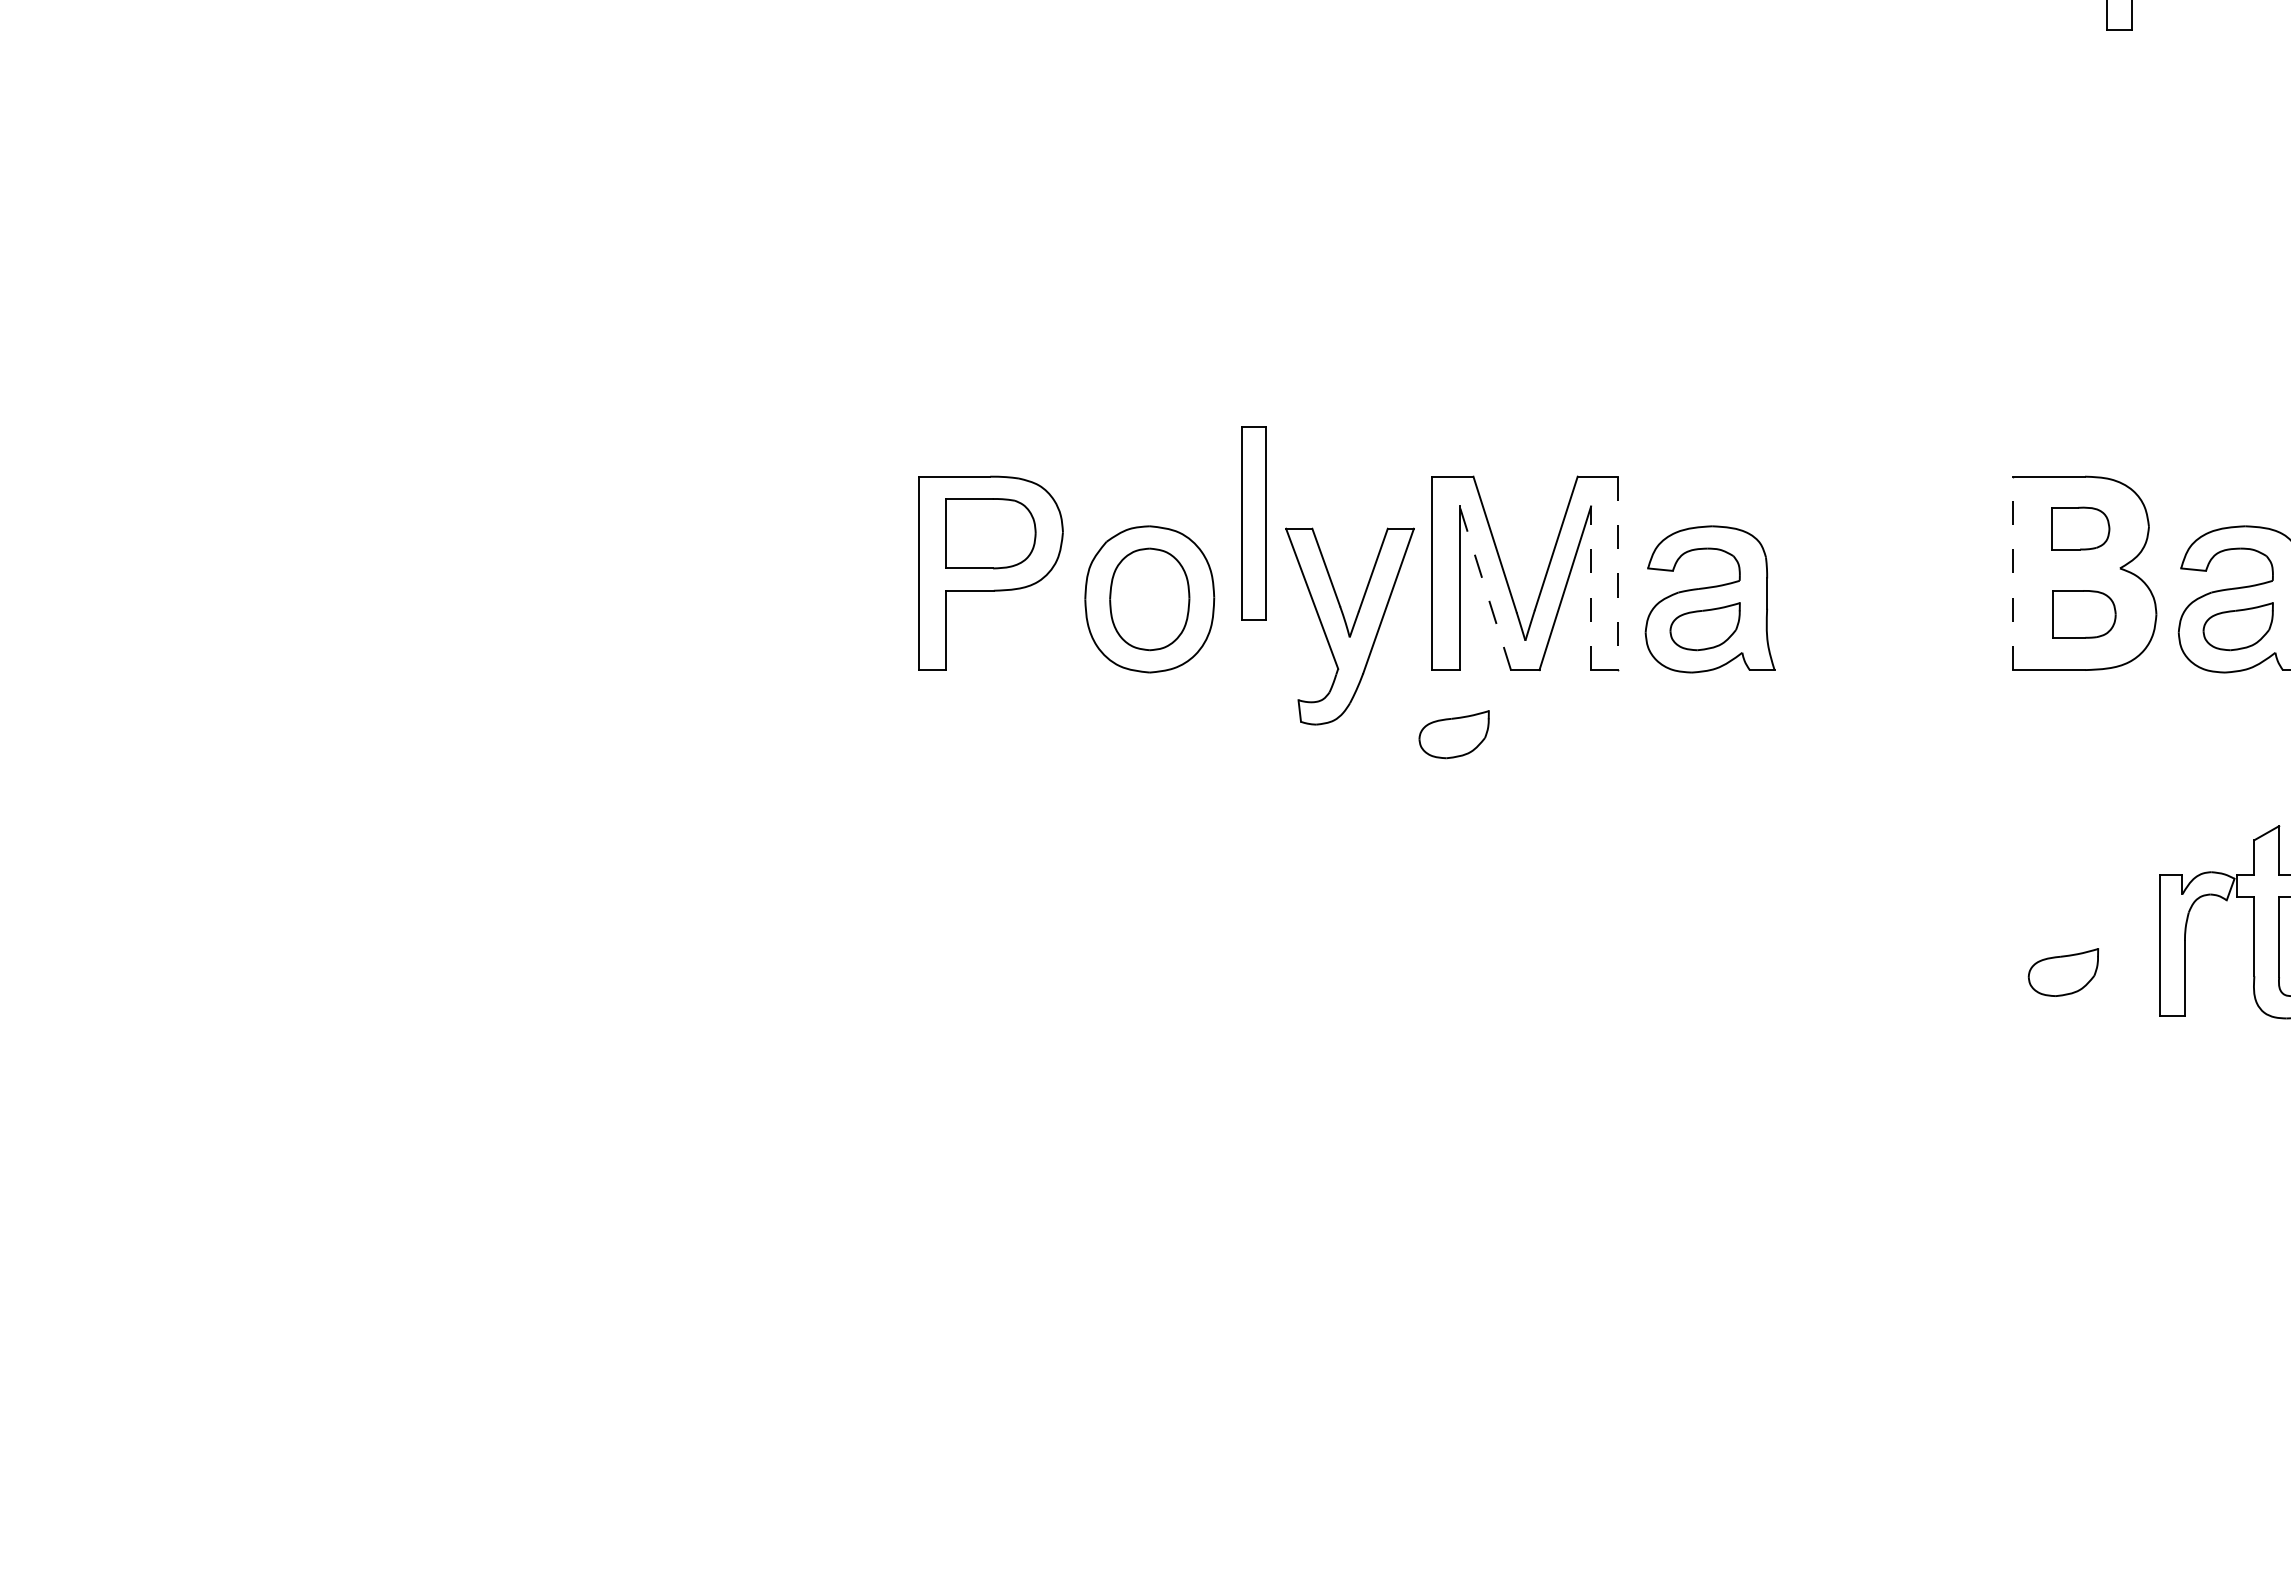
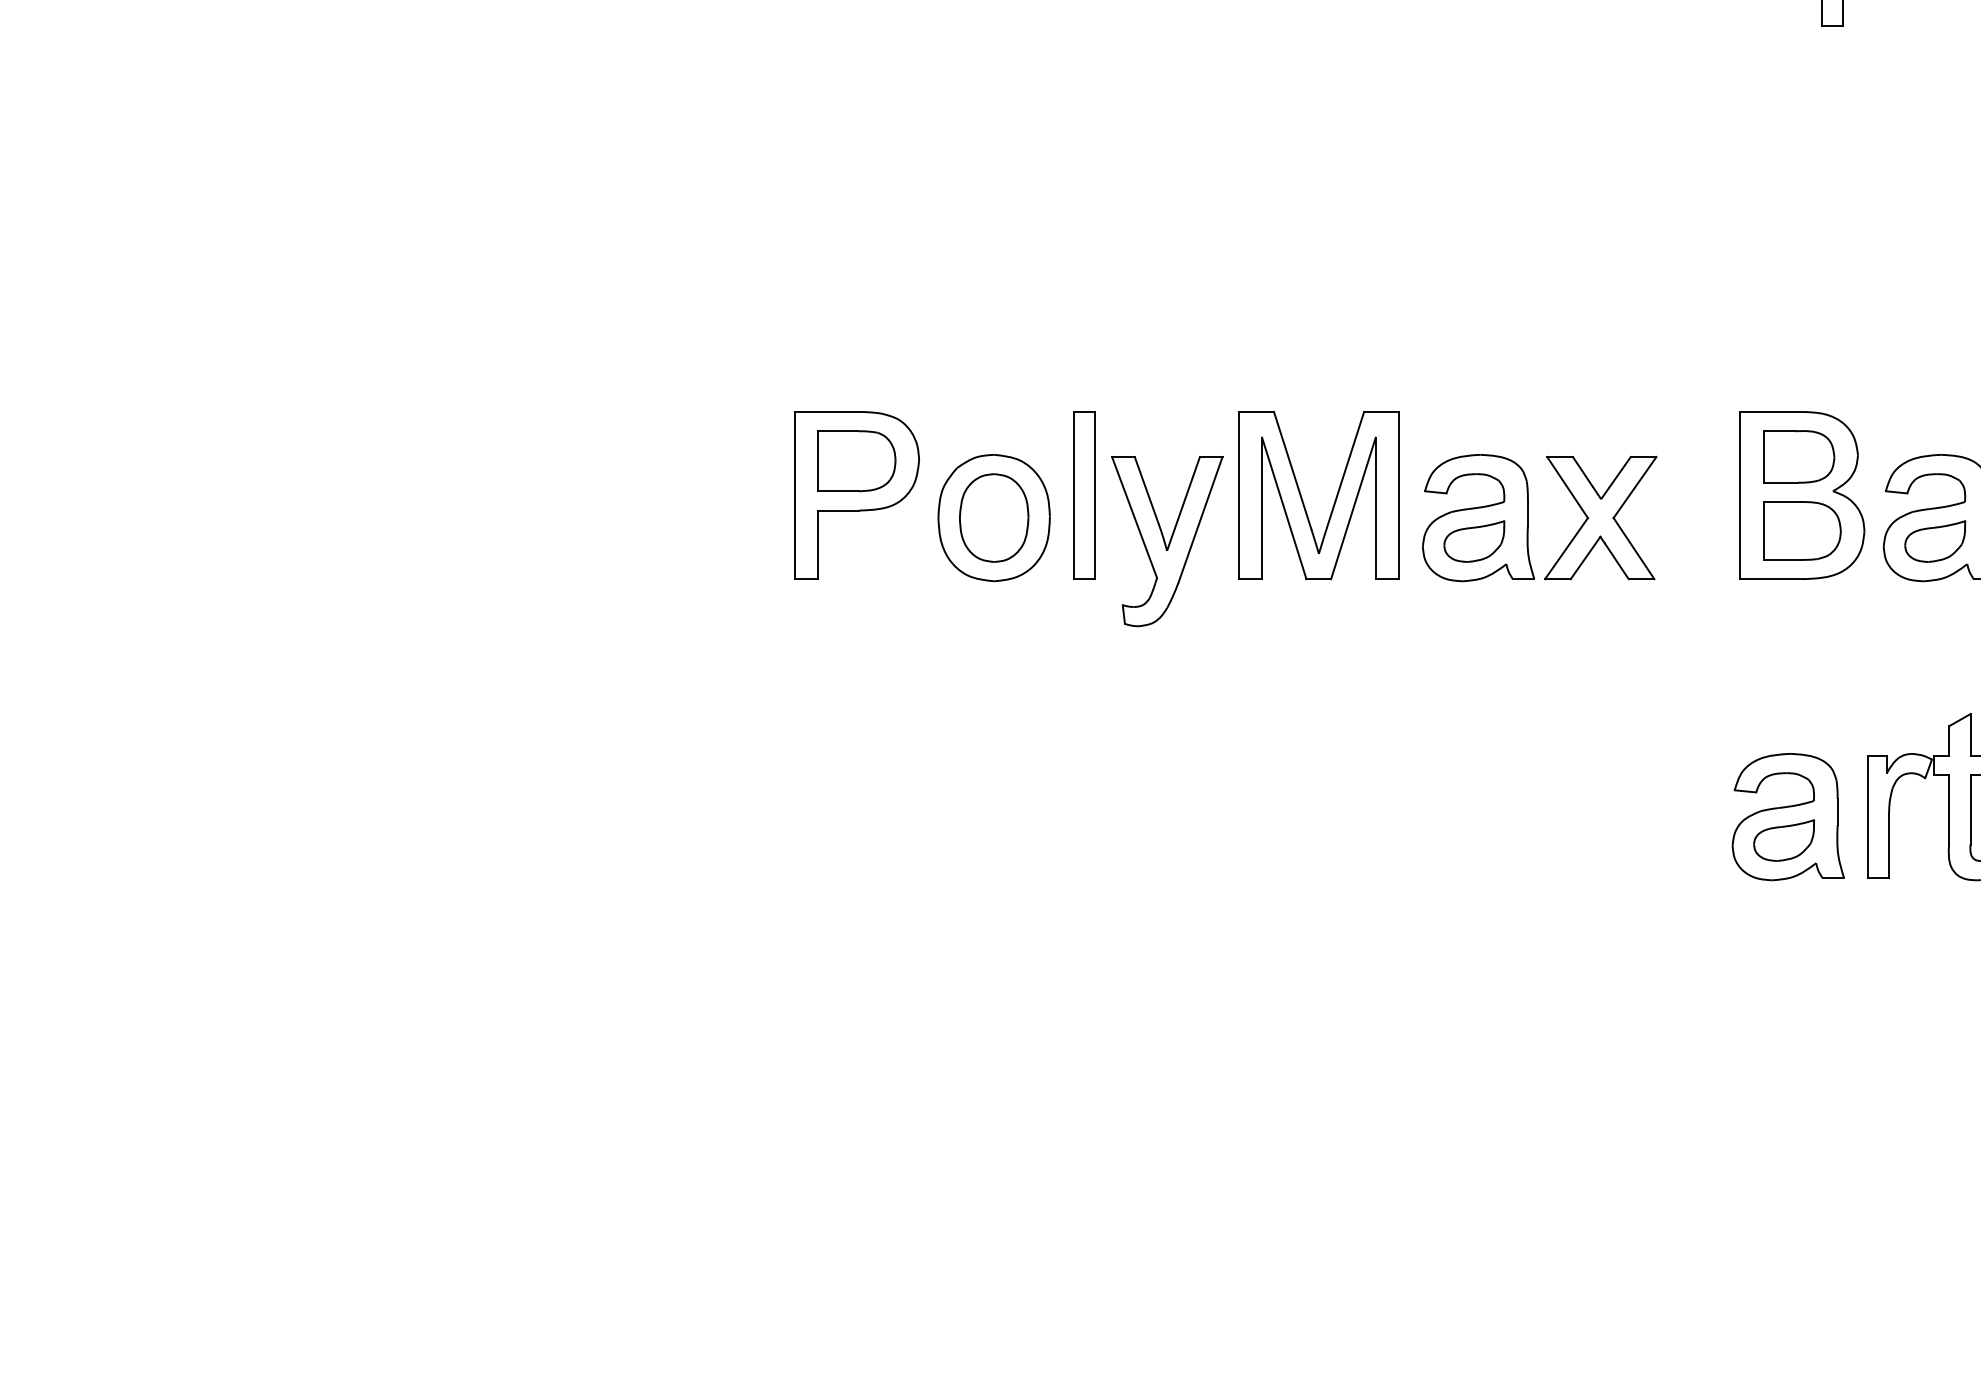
part: (1253, 523) -> (1083, 495), moved
part: (2080, 528) -> (1798, 456), size x1.43
line: (1618, 573) -> (1399, 495), dashed -> solid
line: (2012, 573) -> (1740, 495), dashed -> solid
line: (1485, 588) -> (1284, 508), dashed -> solid
line: (1591, 588) -> (1376, 508), dashed -> solid
part: (1851, 599) -> (1600, 518), added
part: (2084, 614) -> (1802, 531), size x1.43
part: (1453, 734) -> (1256, 634), removed
part: (2068, 945) -> (1788, 817), added

